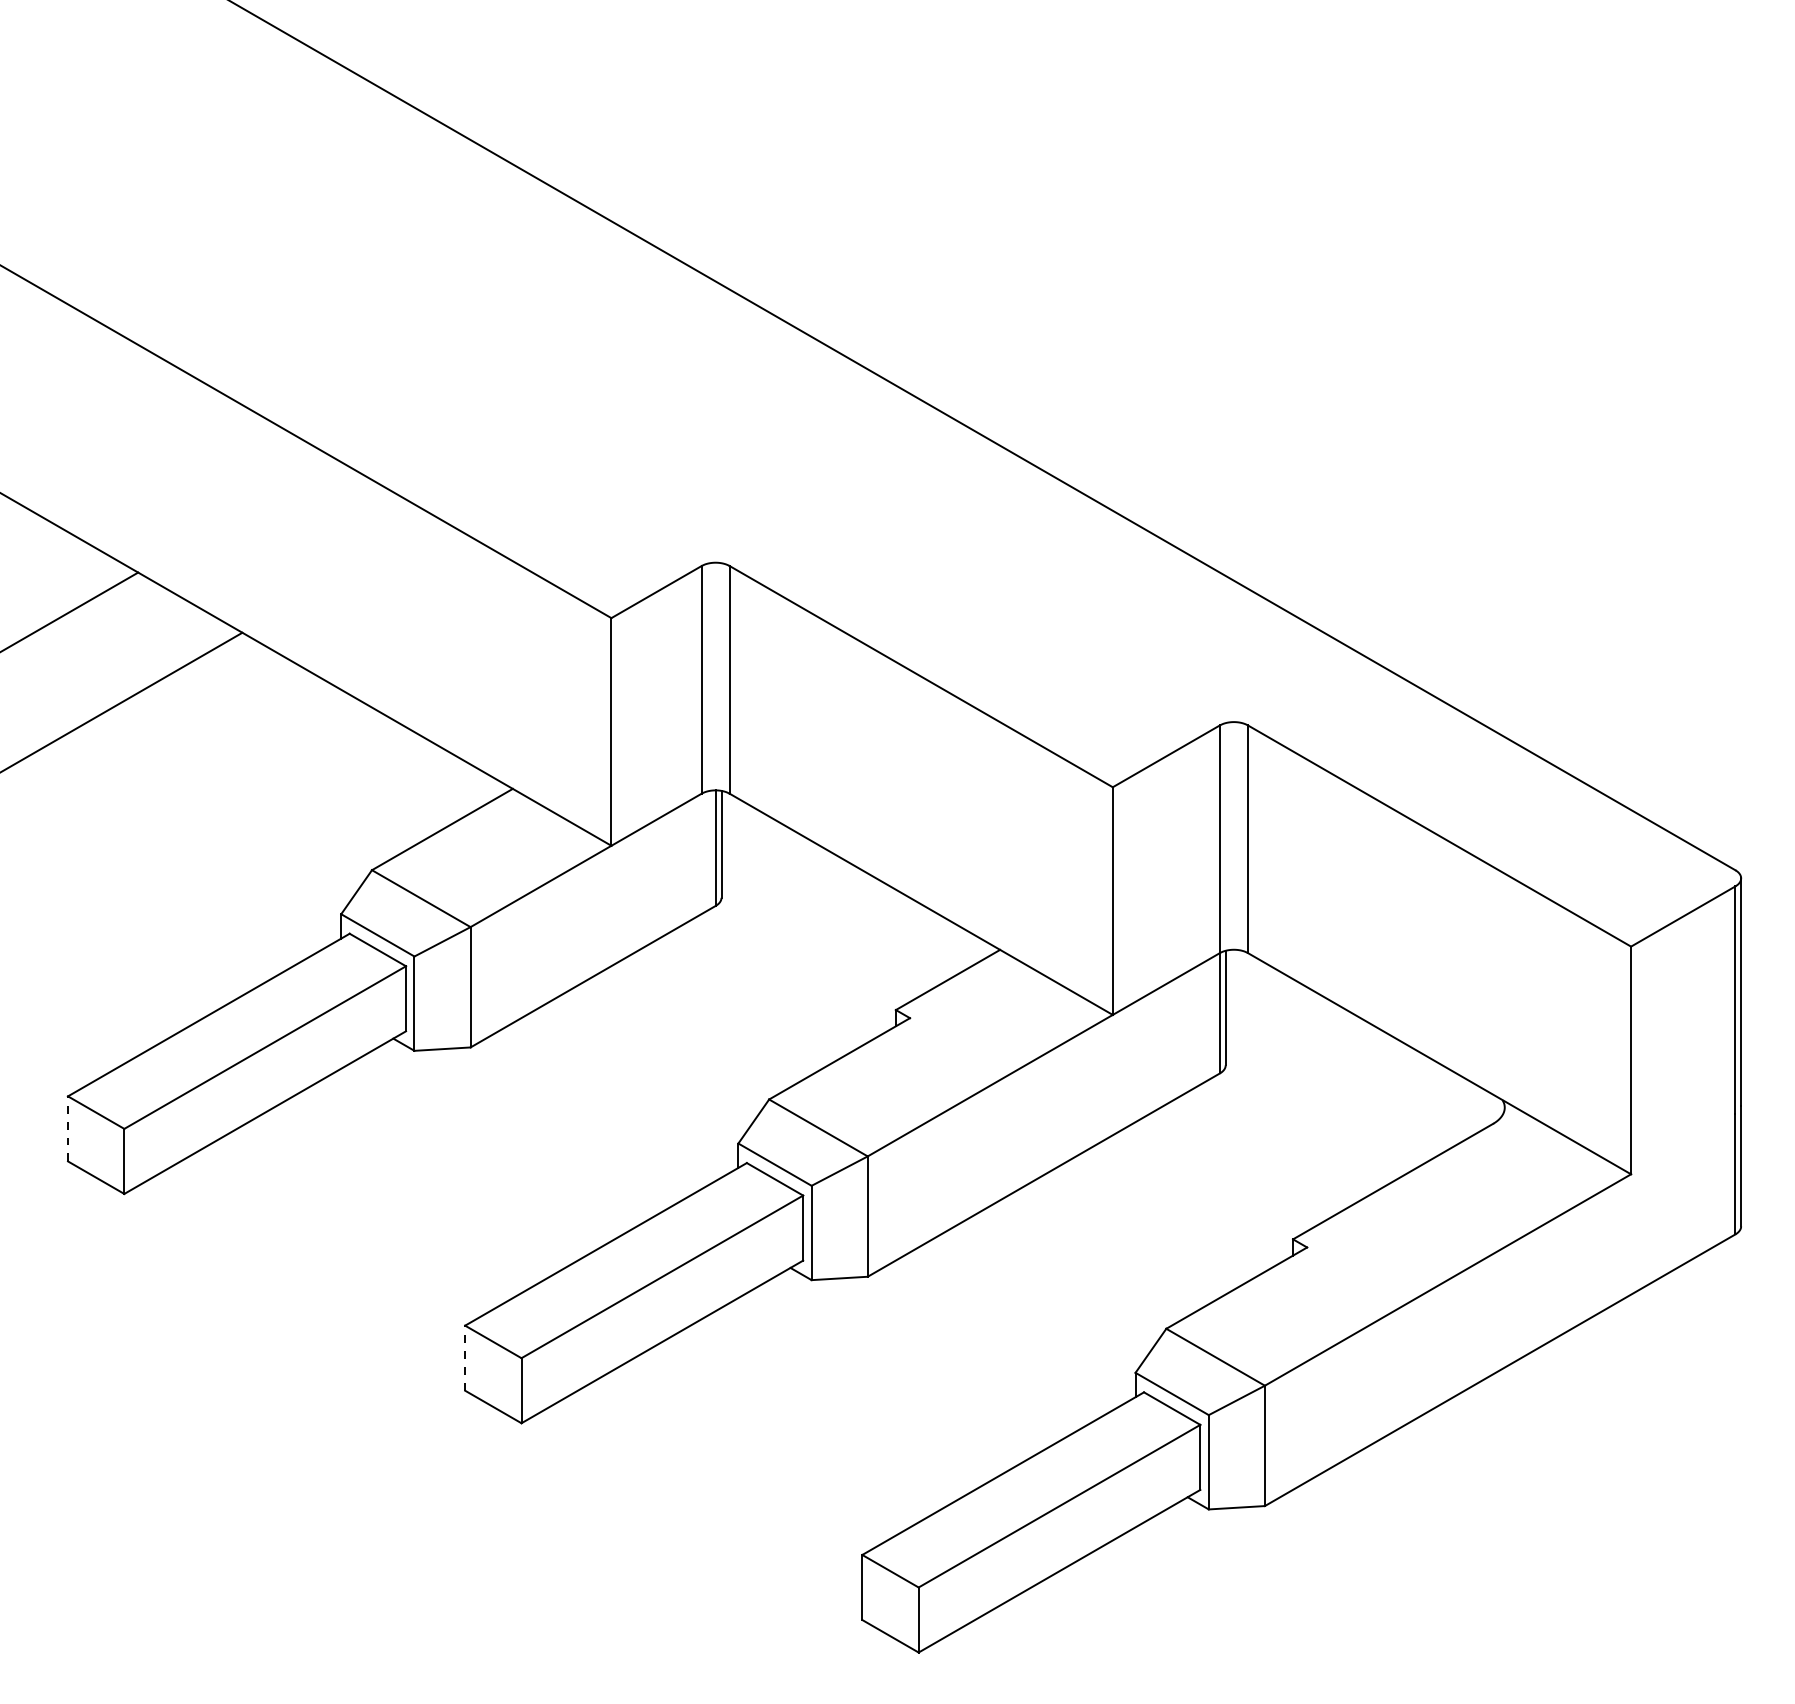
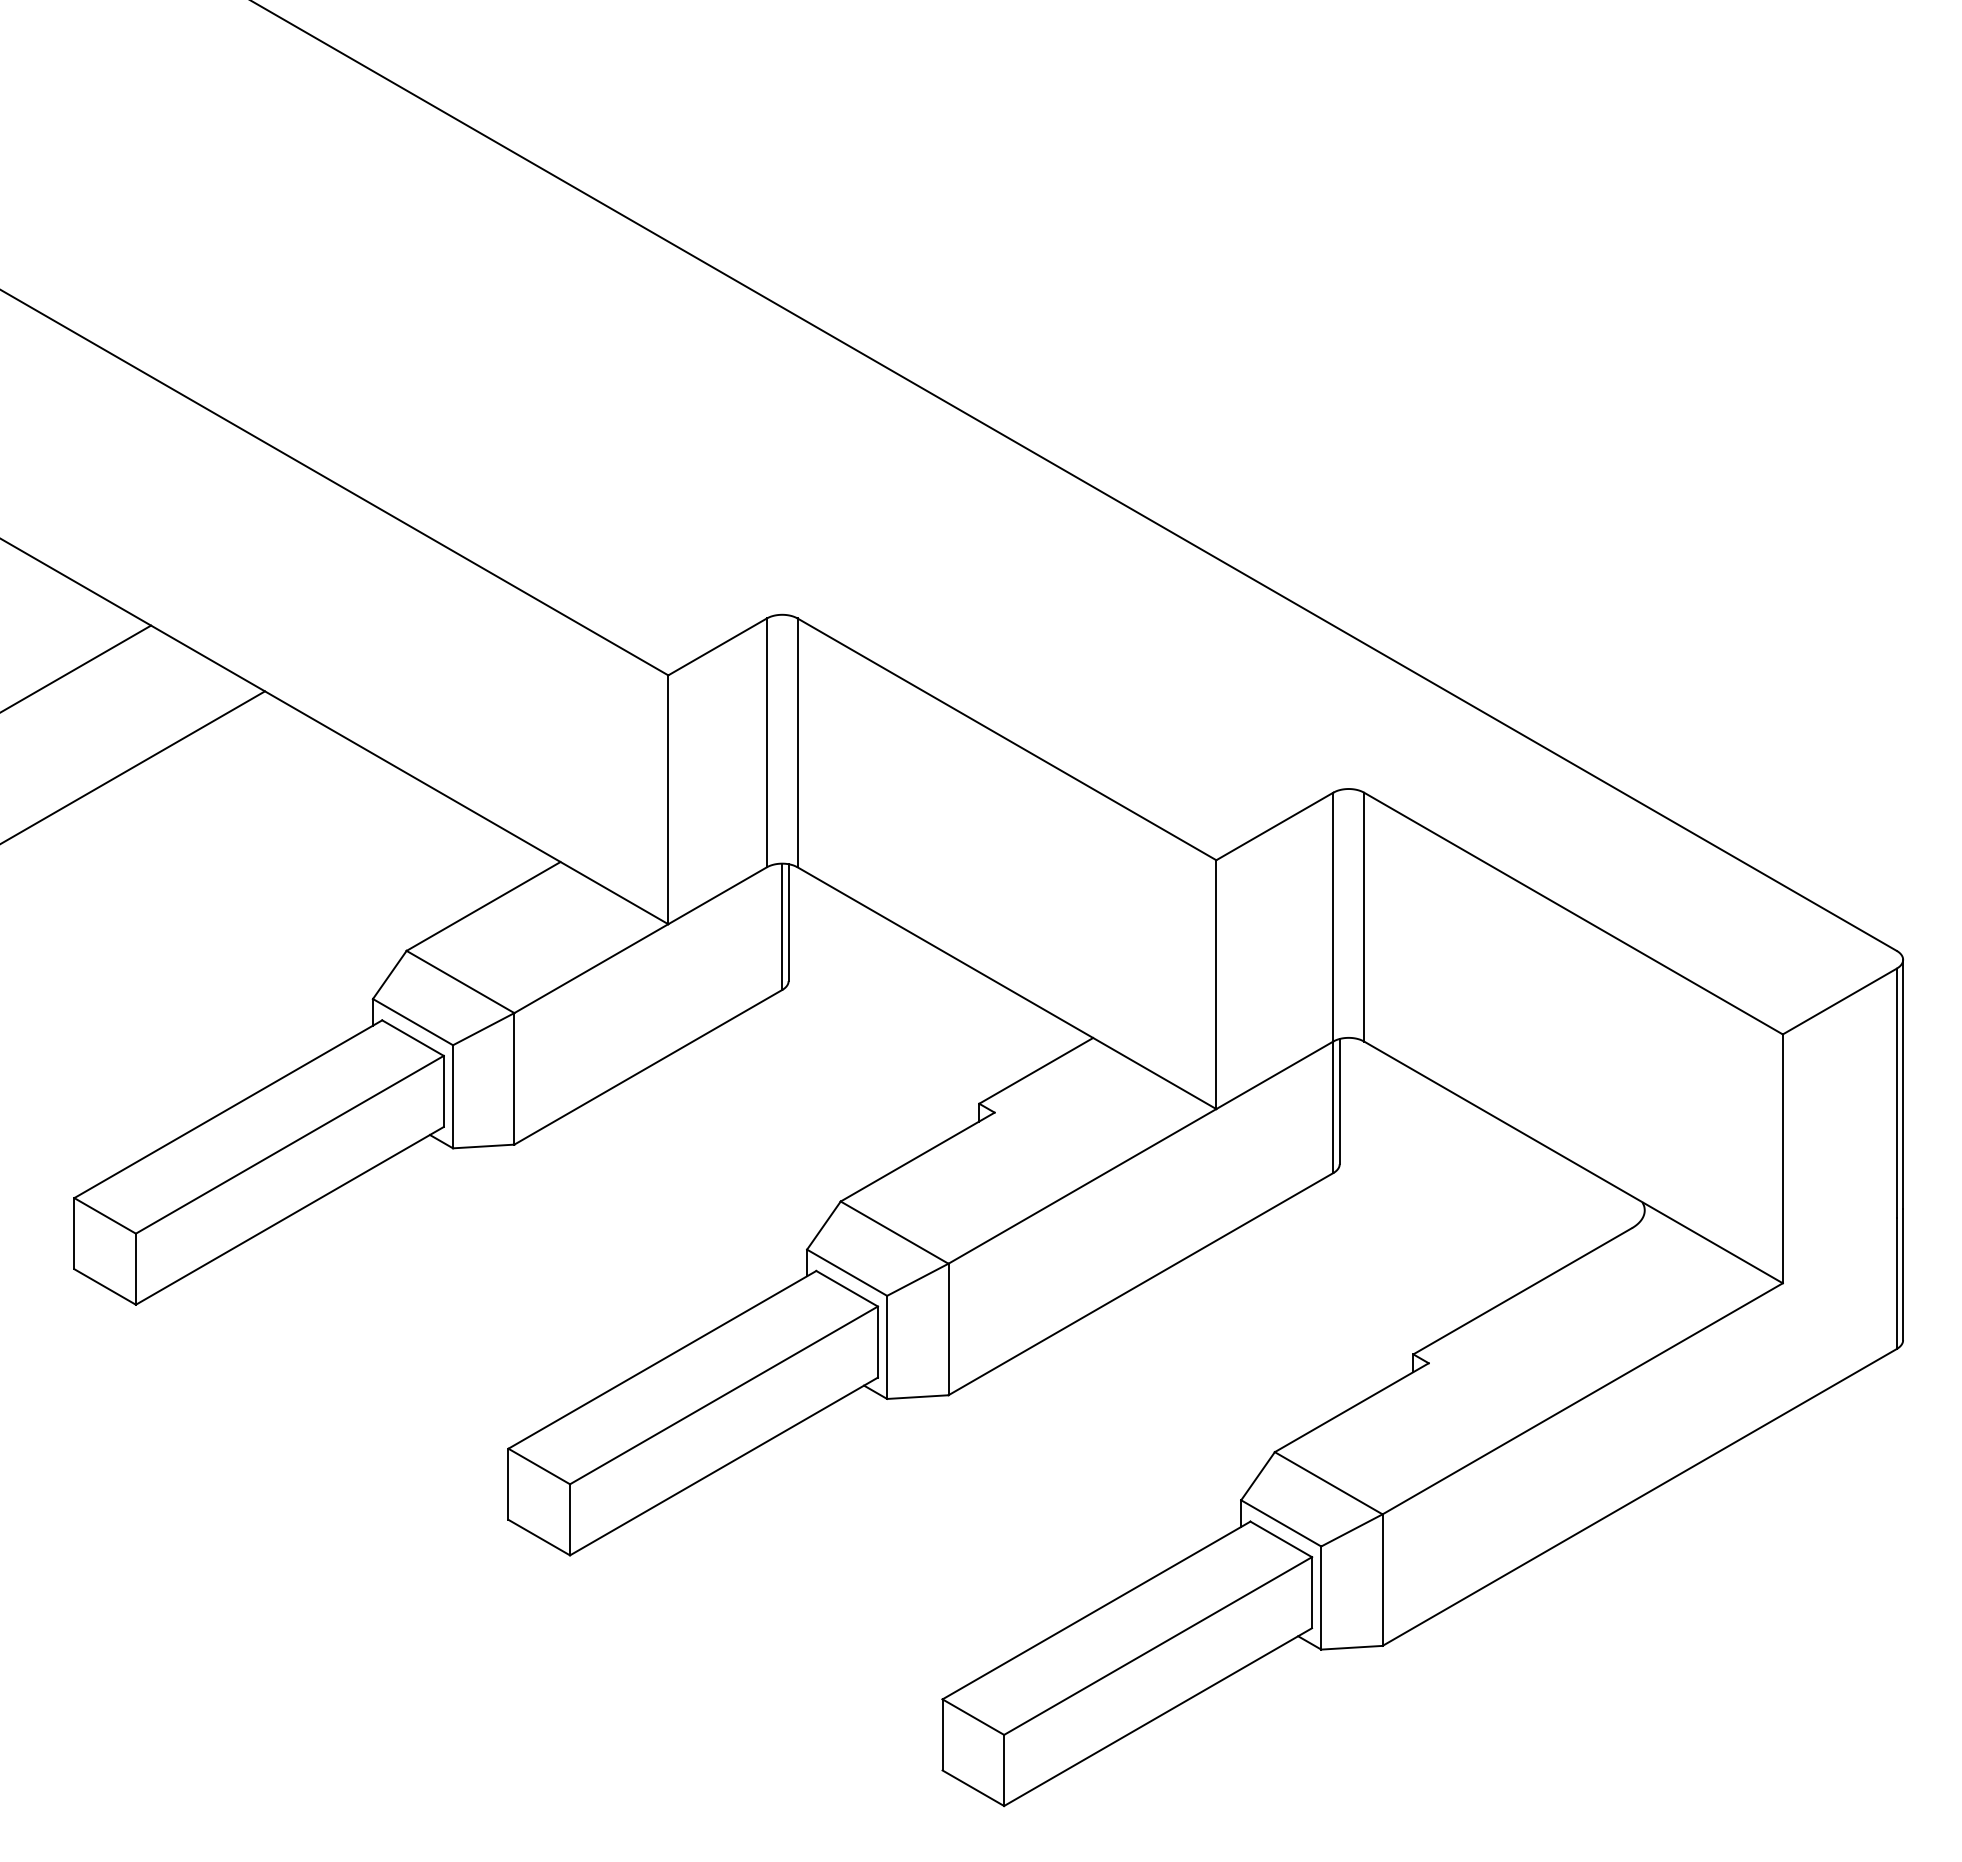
line: (68, 1128) -> (74, 1233), dashed -> solid
line: (465, 1358) -> (508, 1484), dashed -> solid

